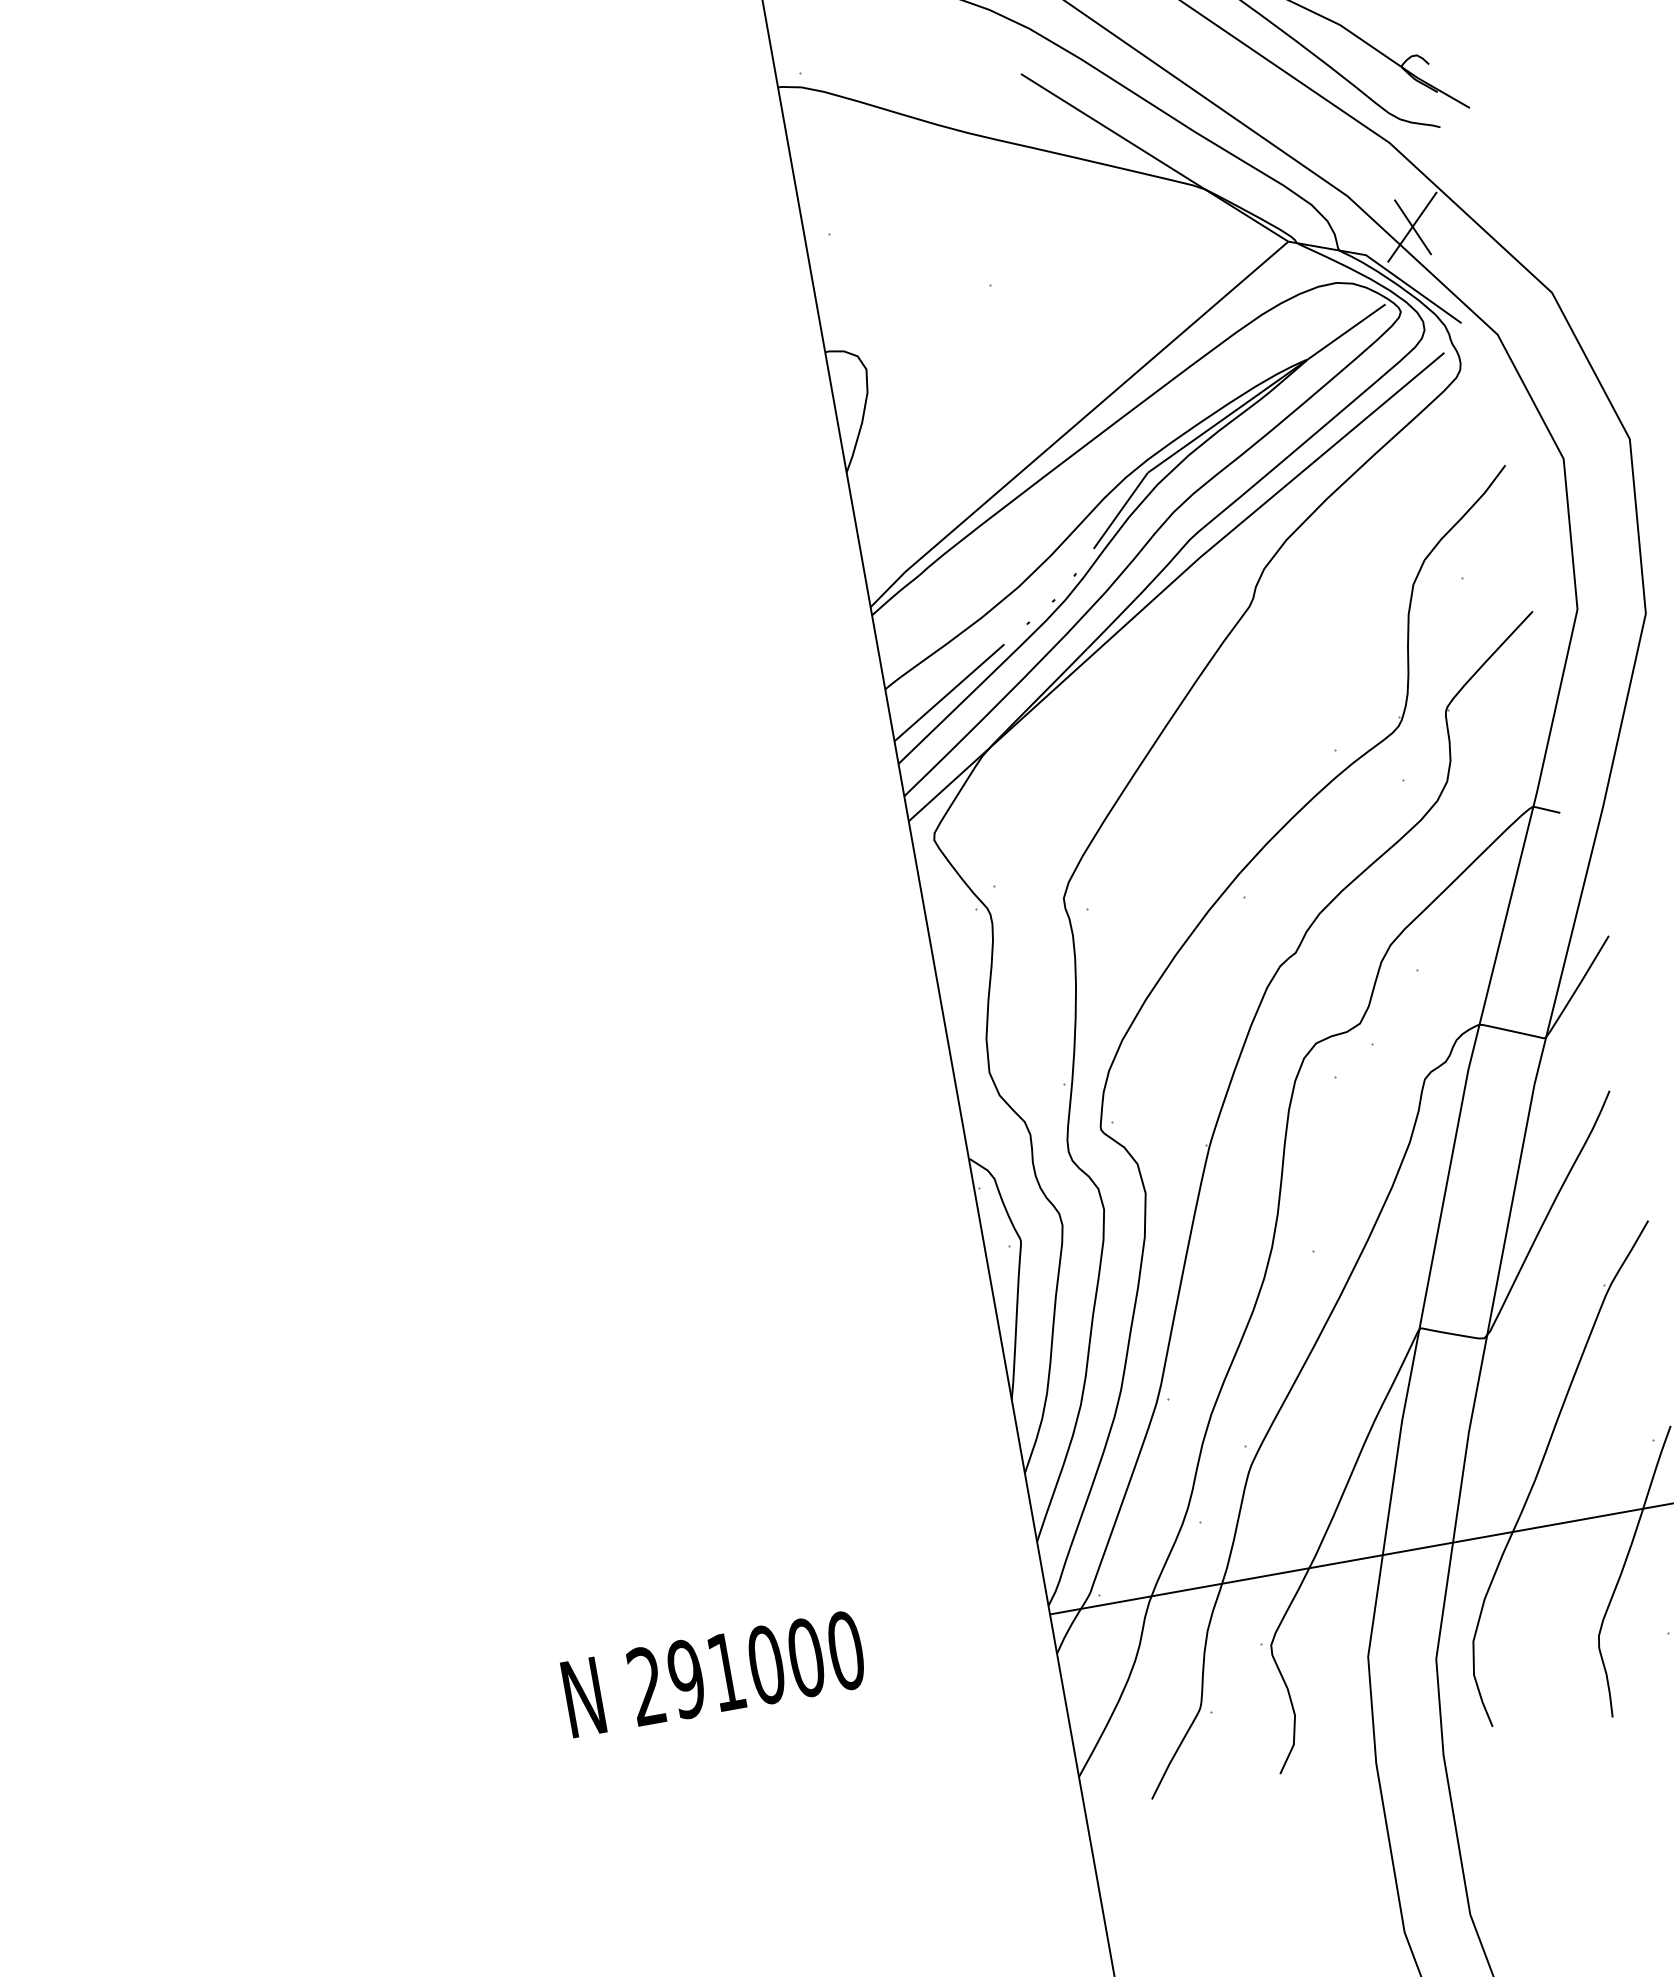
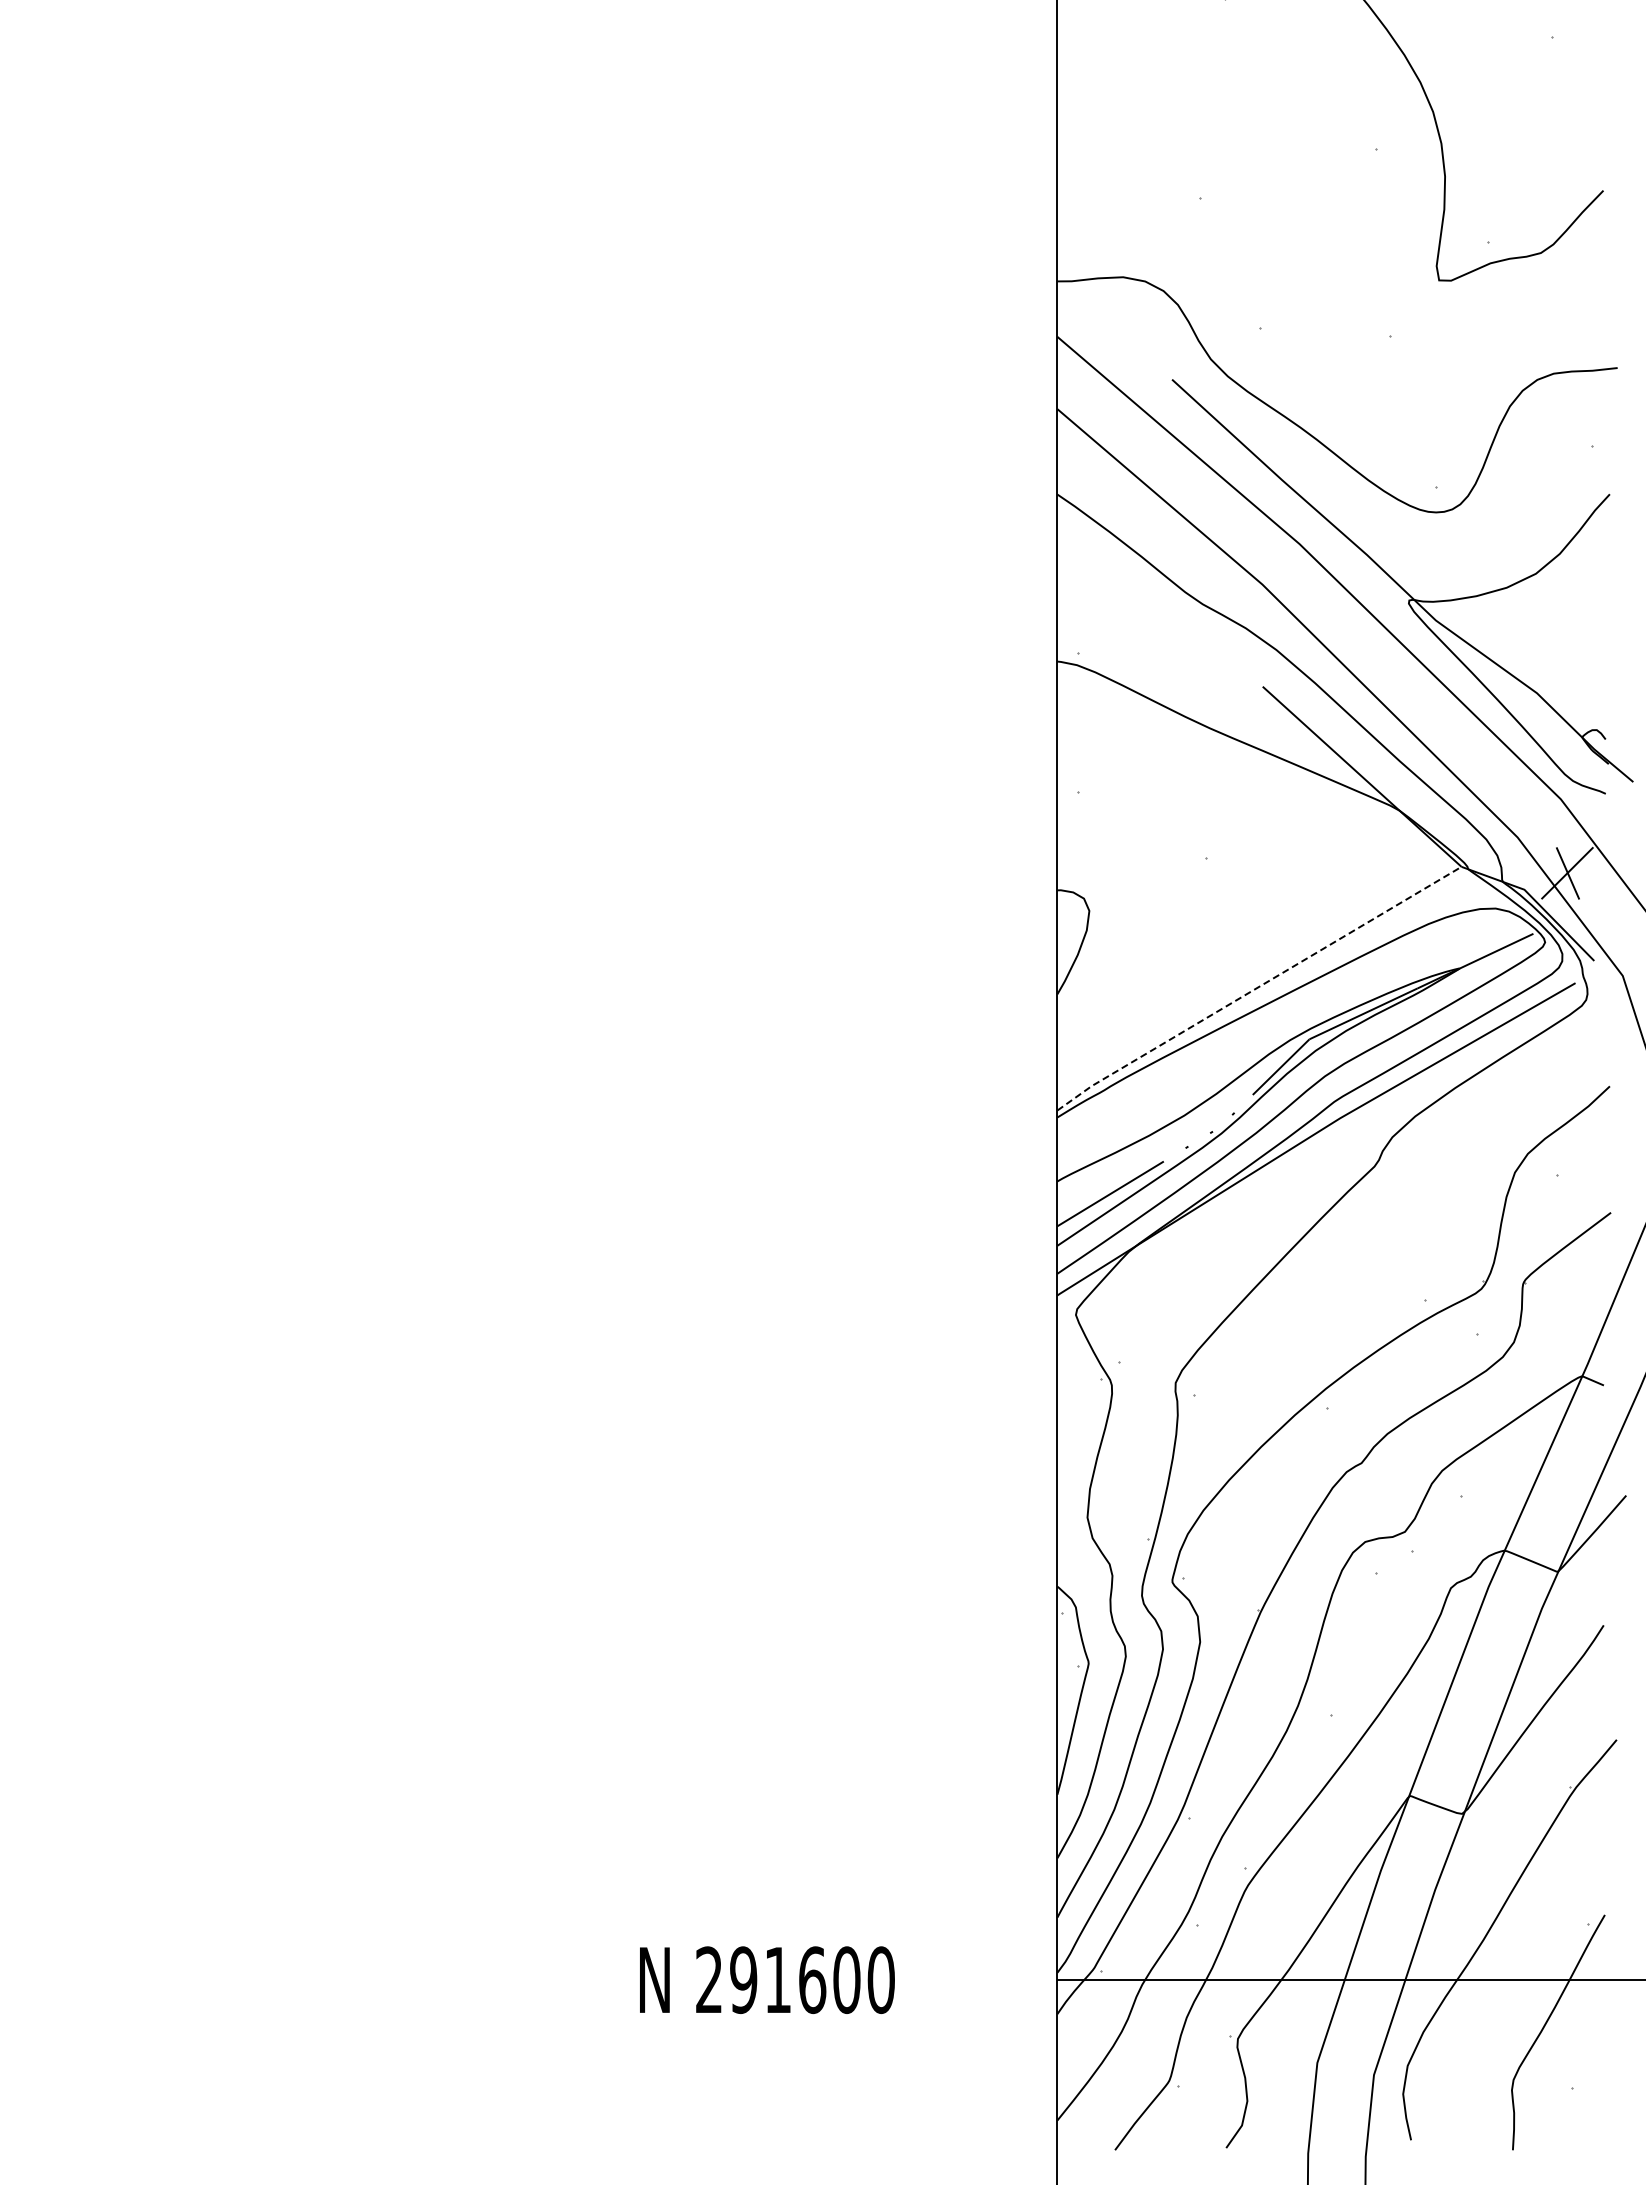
line: (1076, 423) -> (1257, 987), solid -> dashed
text: (766, 1664) -> (812, 1979), 291000 -> 291600

